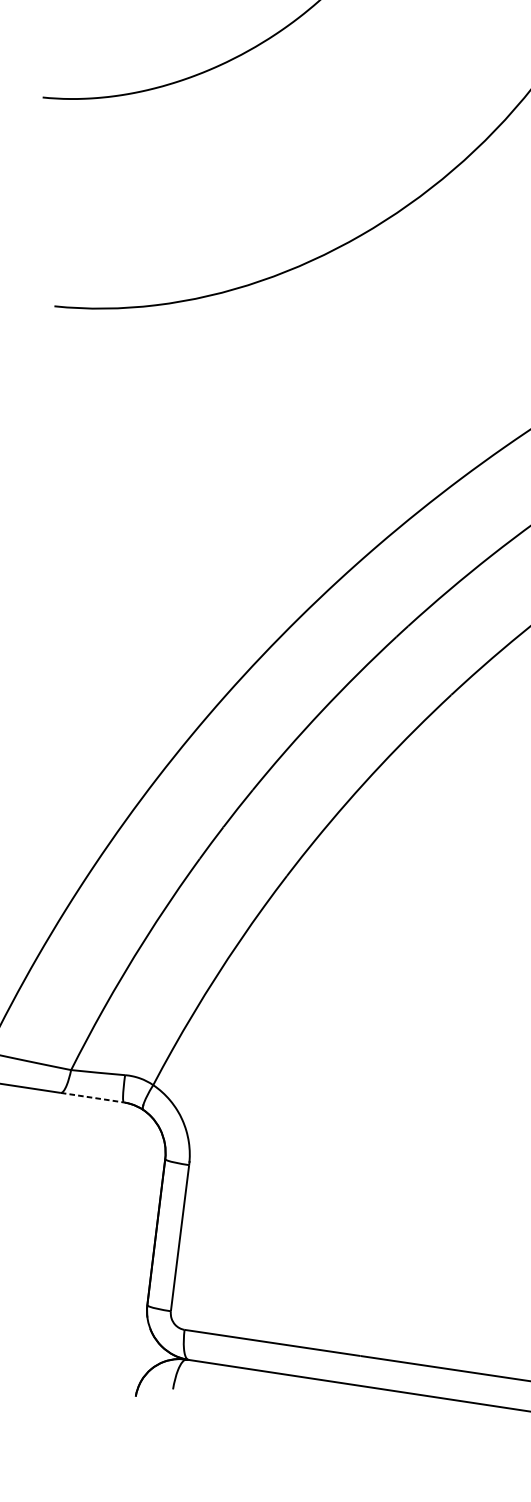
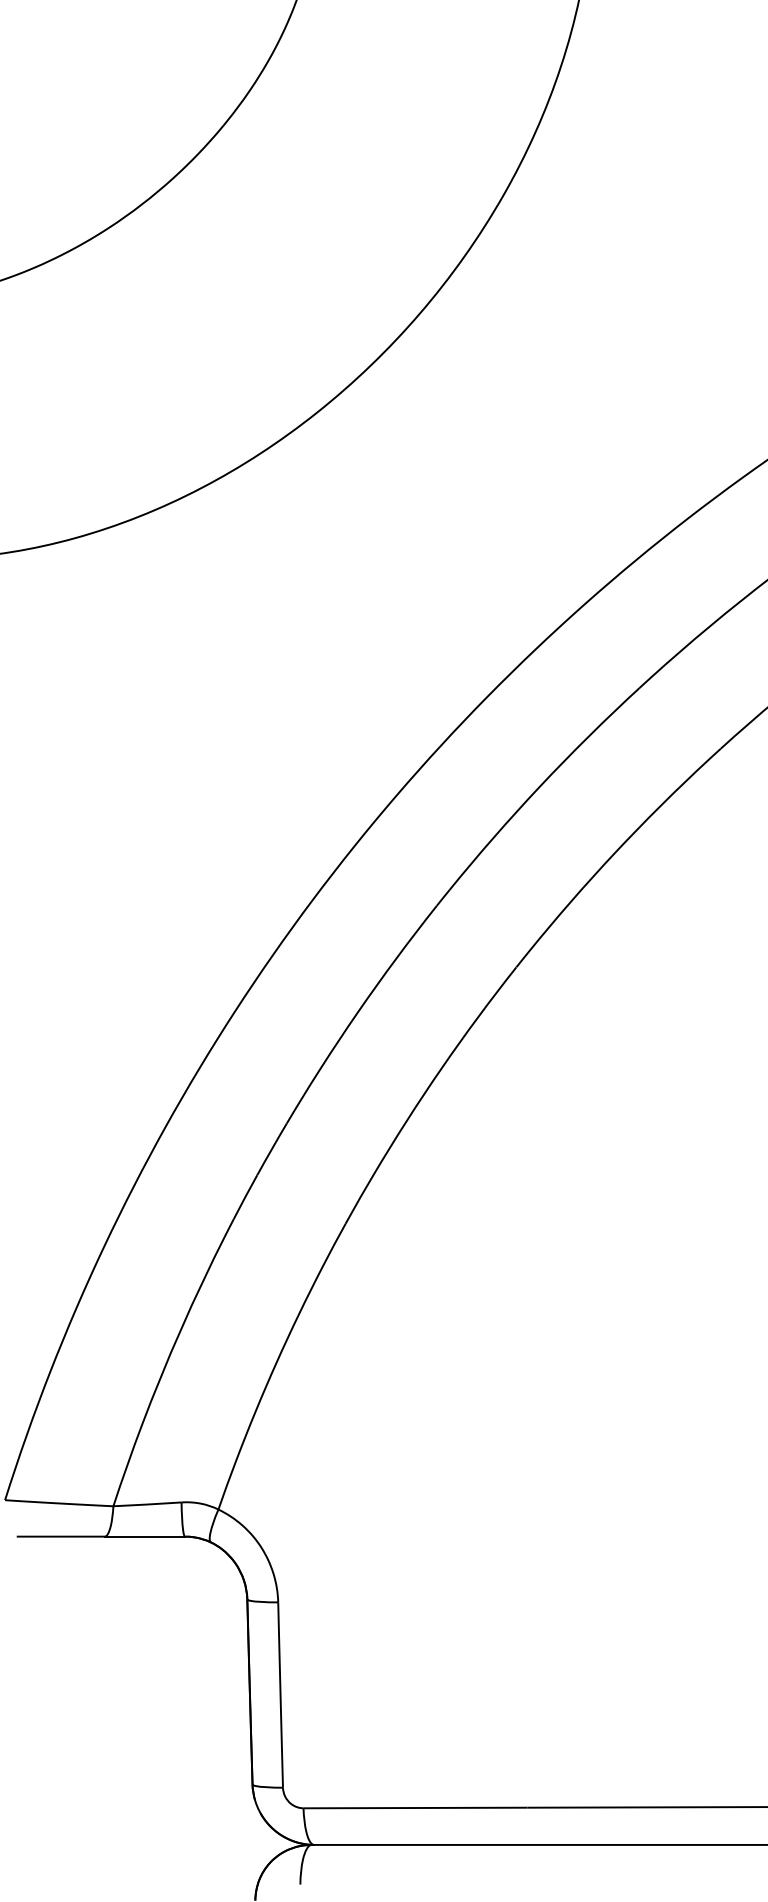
line: (92, 1097) -> (145, 1536), dashed -> solid

